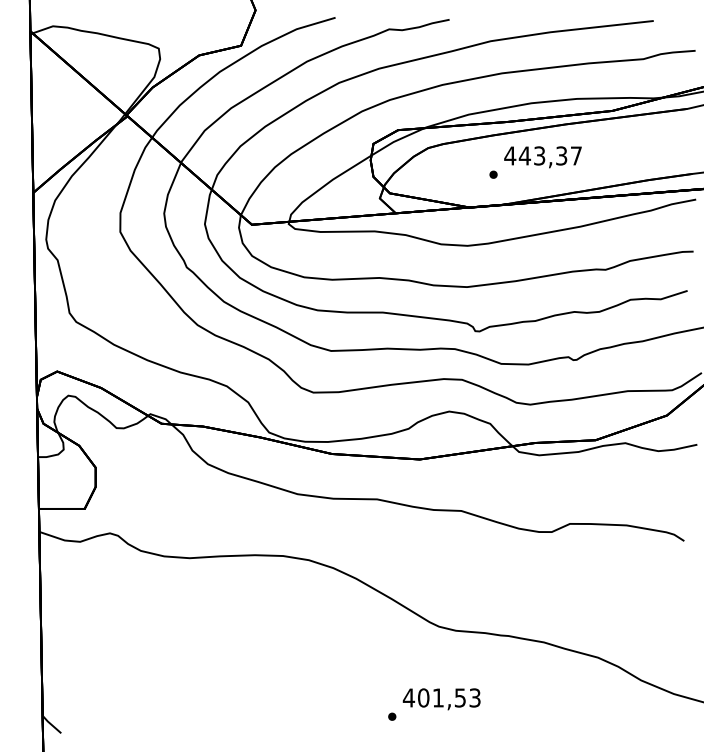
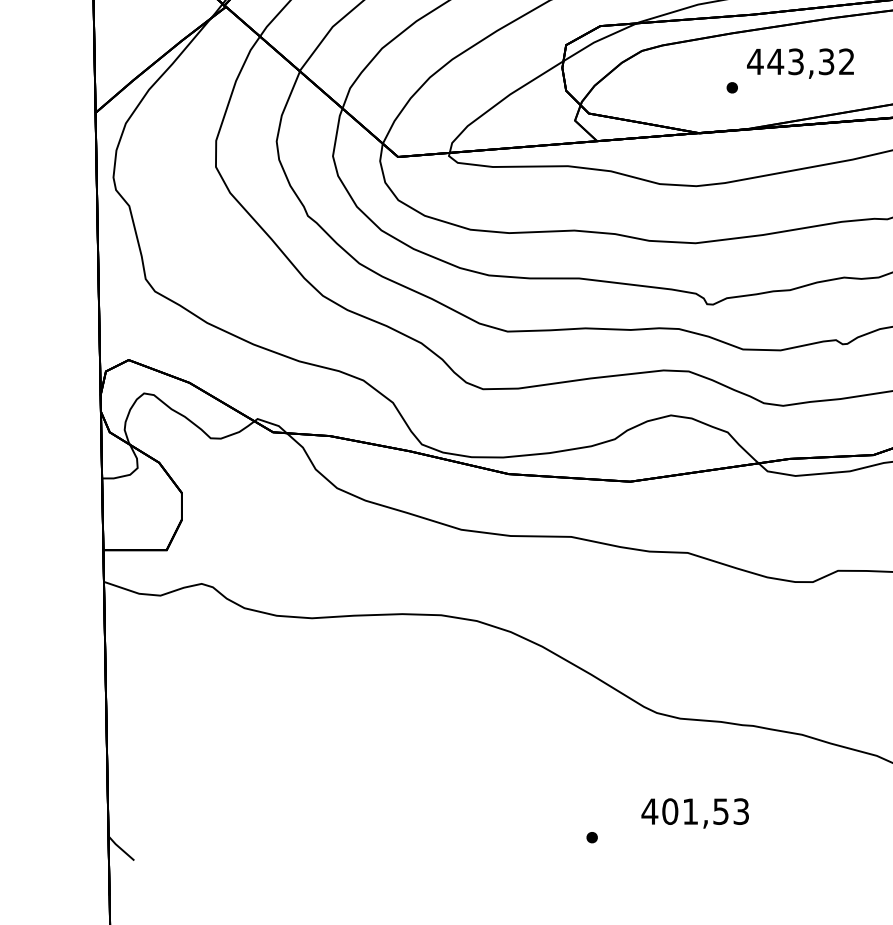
text: (575, 155) -> (845, 61), 443,37 -> 443,32
text: (441, 699) -> (694, 813), moved

